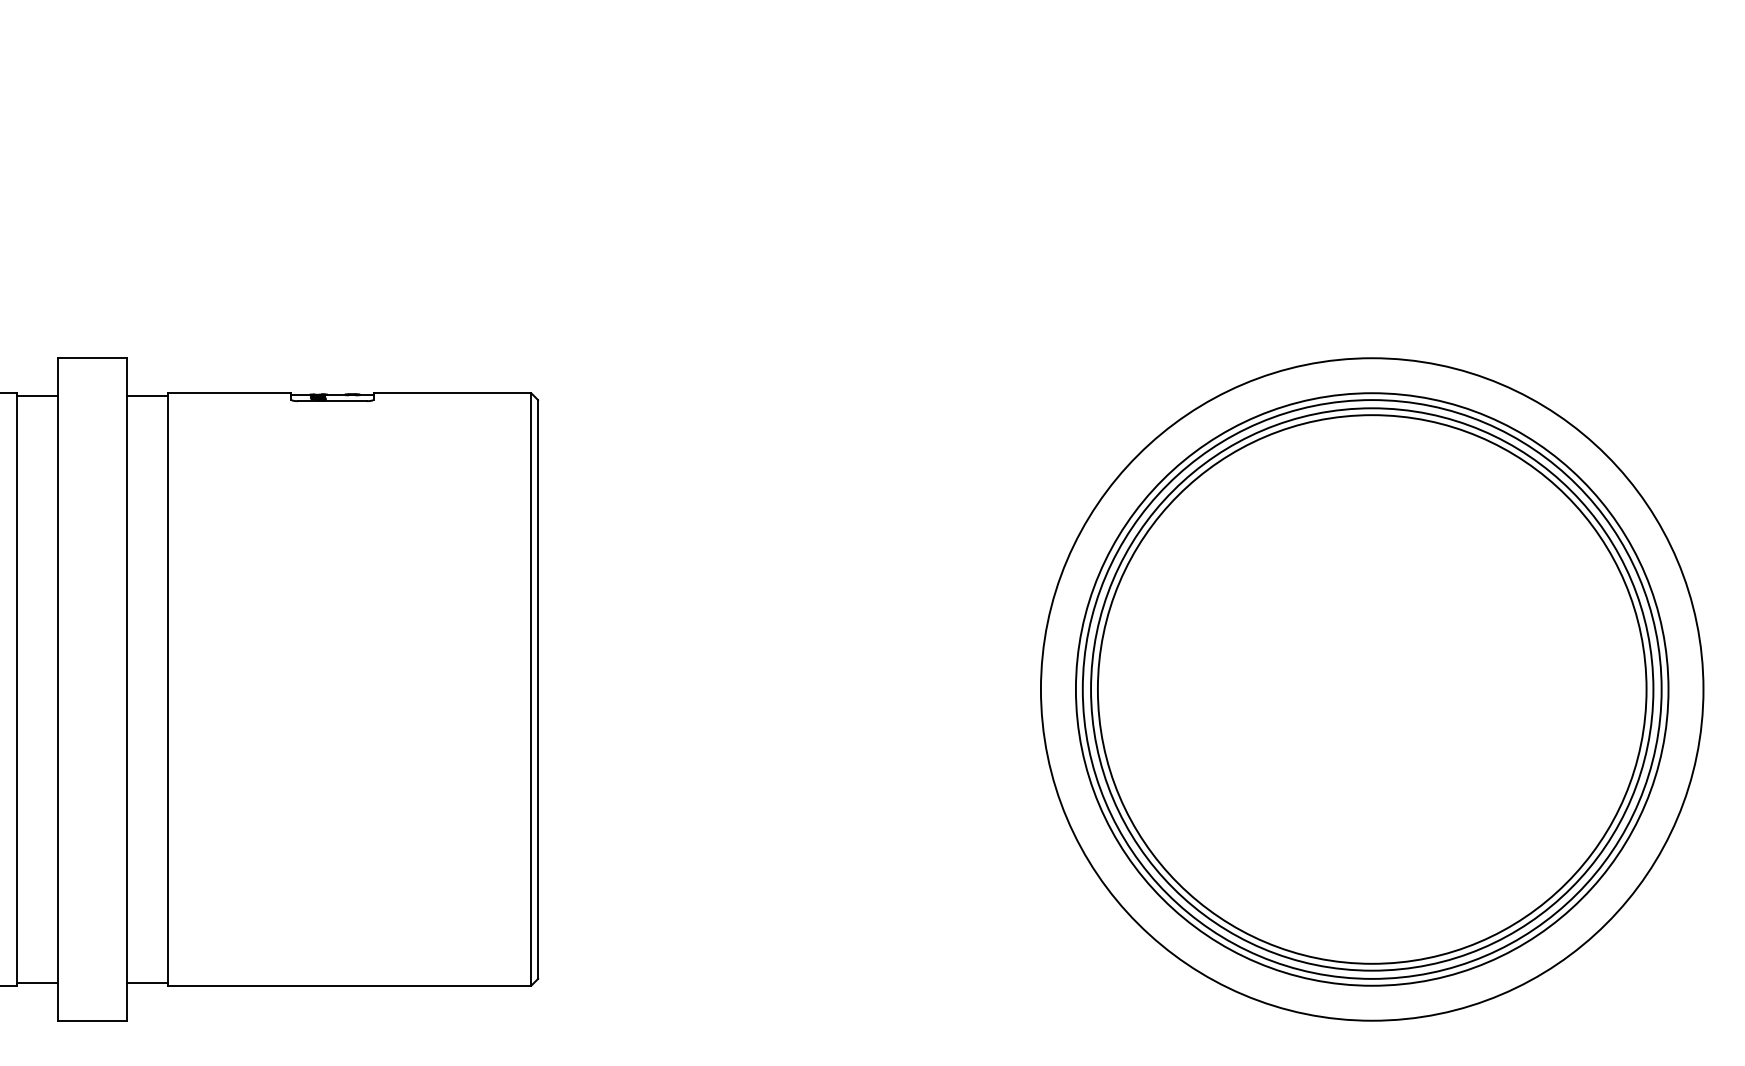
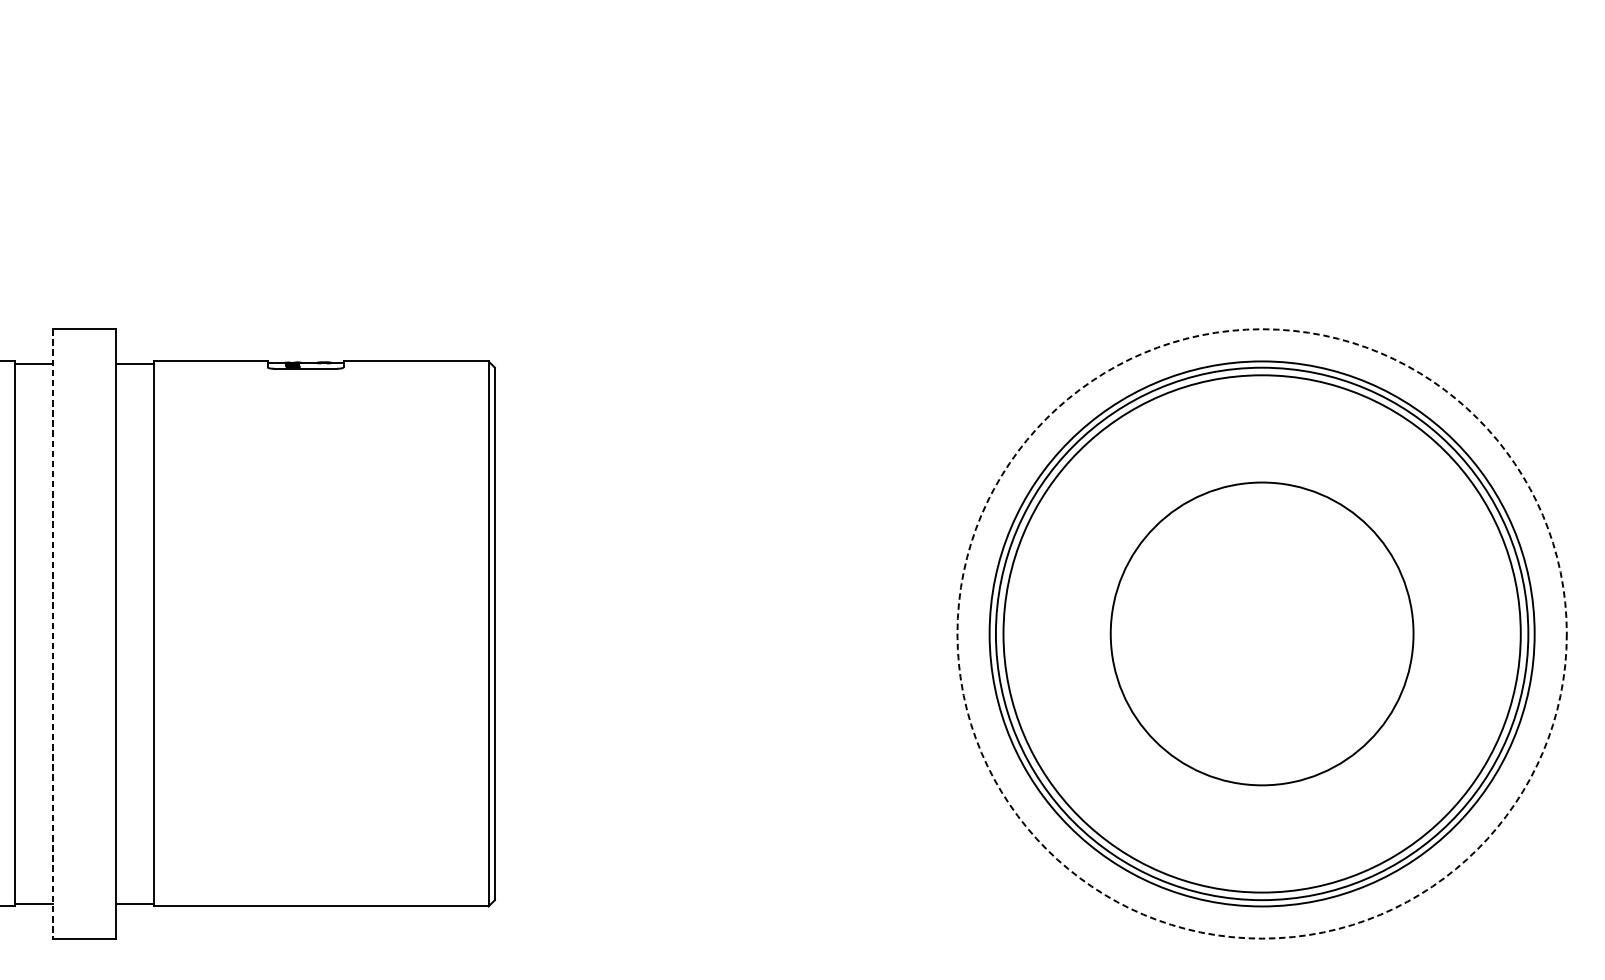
line: (58, 689) -> (53, 633), solid -> dashed
circle: (1371, 689) -> (1261, 633), size x0.6
circle: (1371, 689) -> (1261, 633), solid -> dashed

